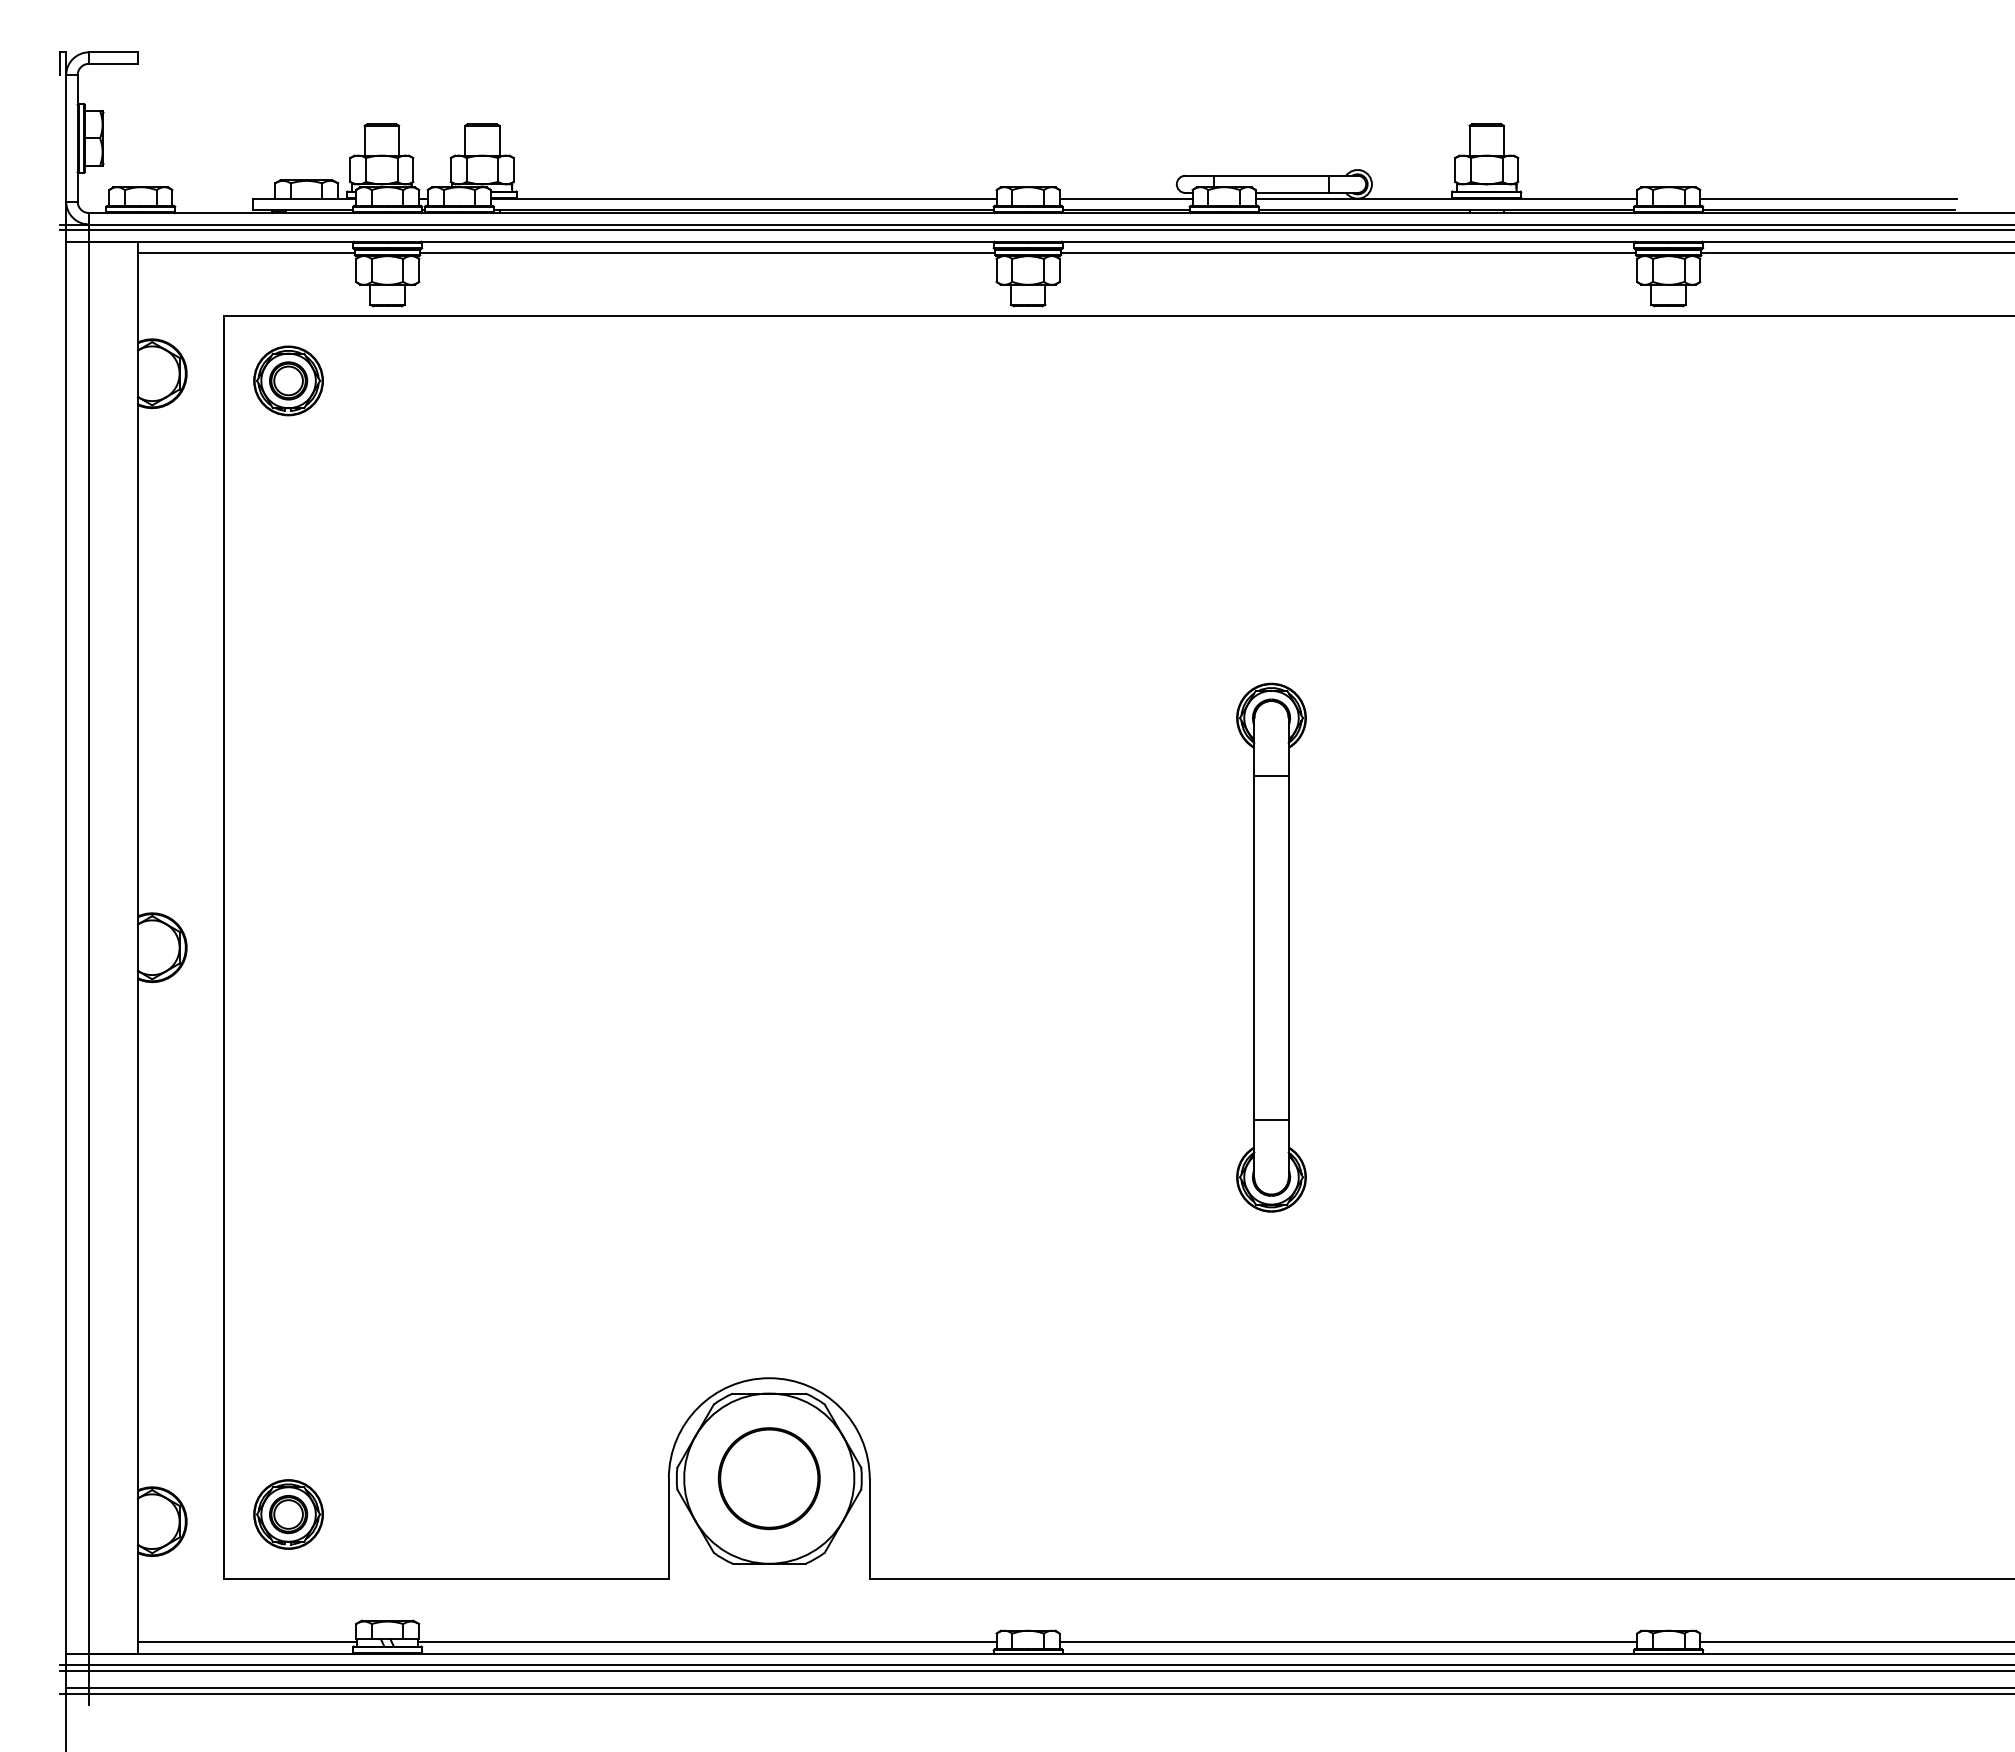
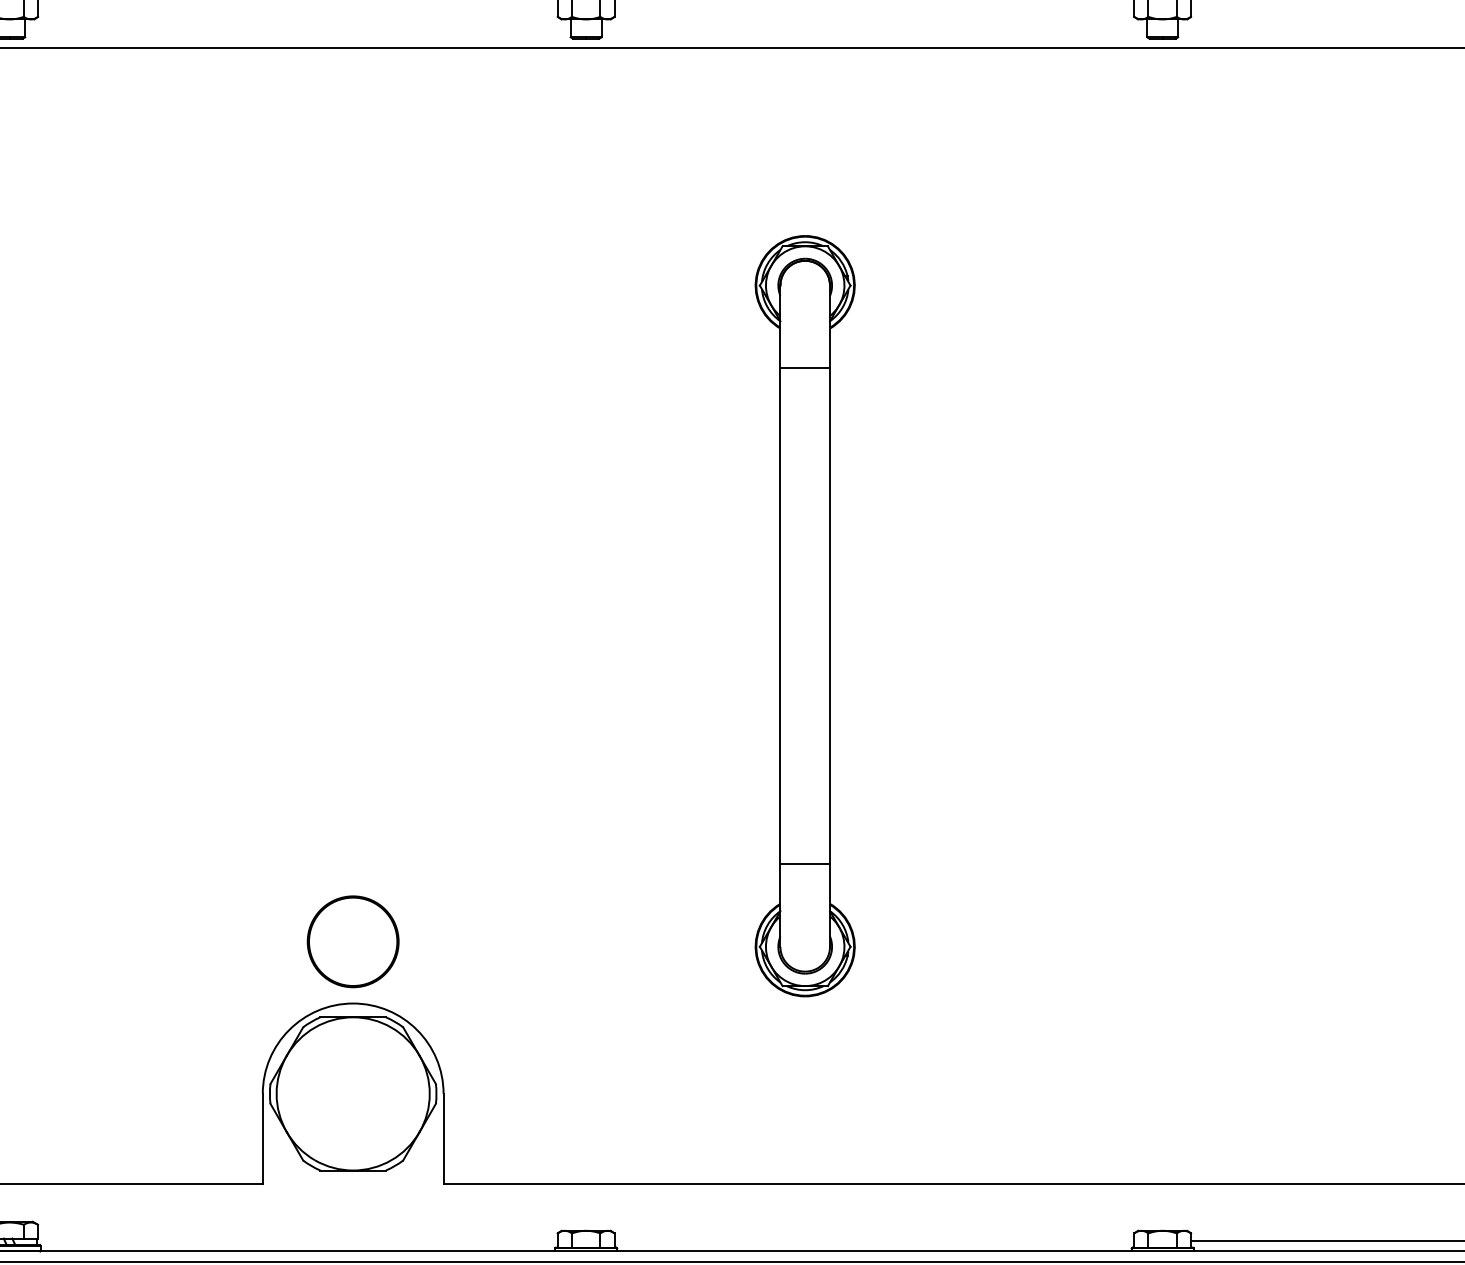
part: (1271, 947) -> (805, 615), size x1.6
part: (768, 1478) -> (352, 941), moved
line: (706, 1642) -> (296, 1241), removed
line: (1348, 1642) -> (874, 1241), removed

